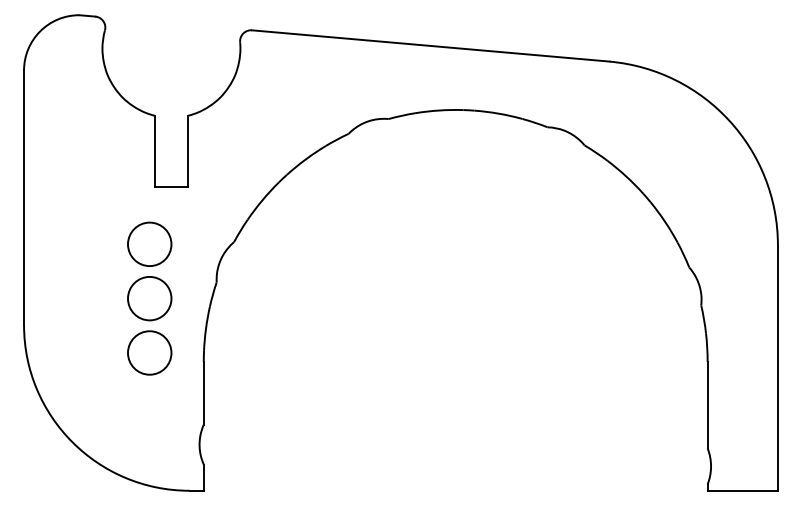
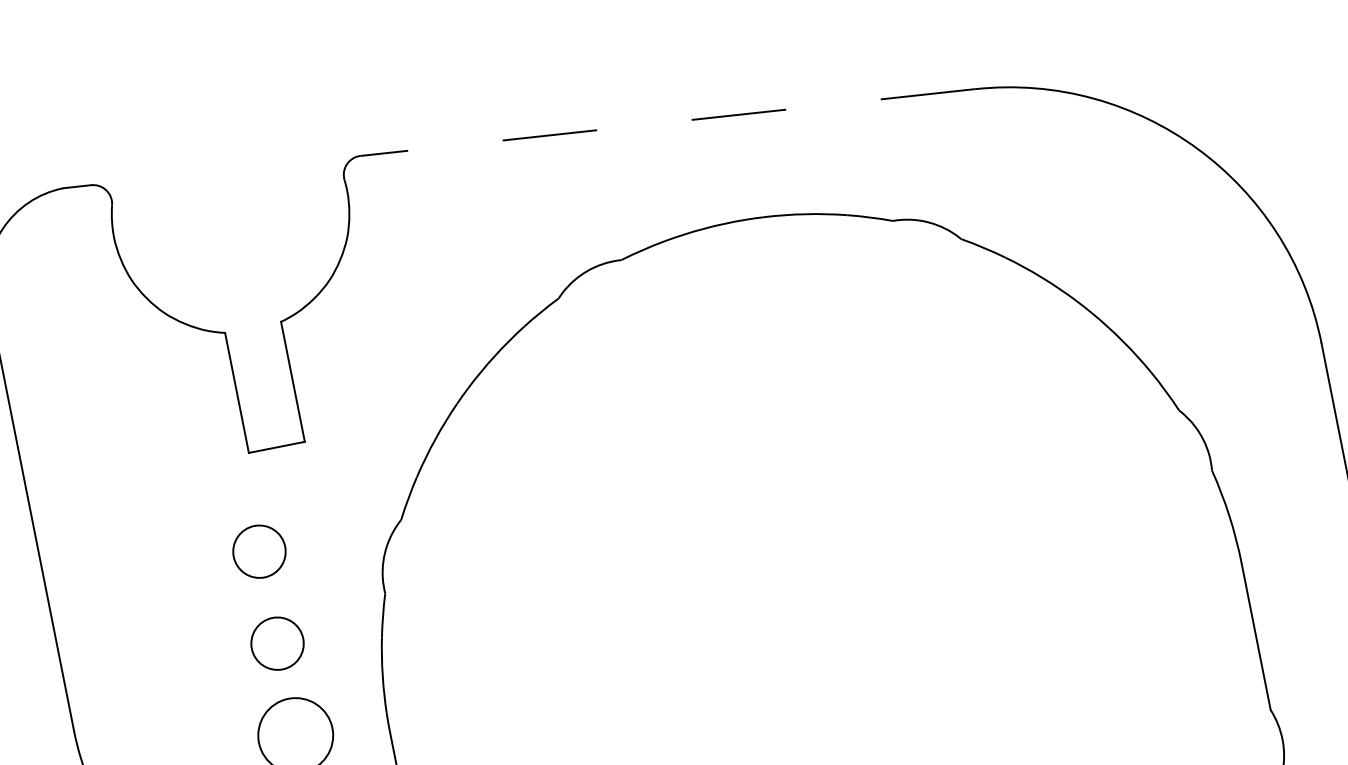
line: (430, 45) -> (667, 121), solid -> dashed
circle: (149, 243) -> (258, 550), size x0.7
circle: (149, 298) -> (277, 643), size x0.7

